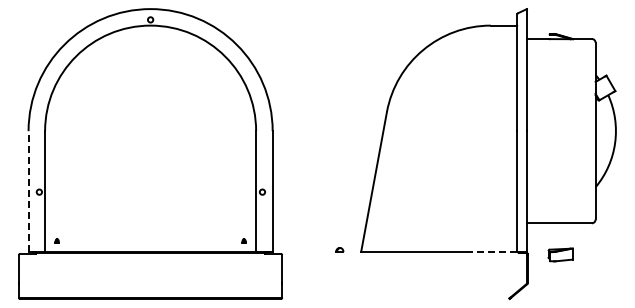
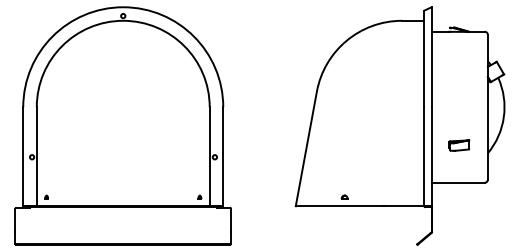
line: (28, 191) -> (23, 156), dashed -> solid
part: (339, 249) -> (344, 196), moved
line: (492, 251) -> (403, 205), dashed -> solid
part: (560, 254) -> (459, 145), moved

